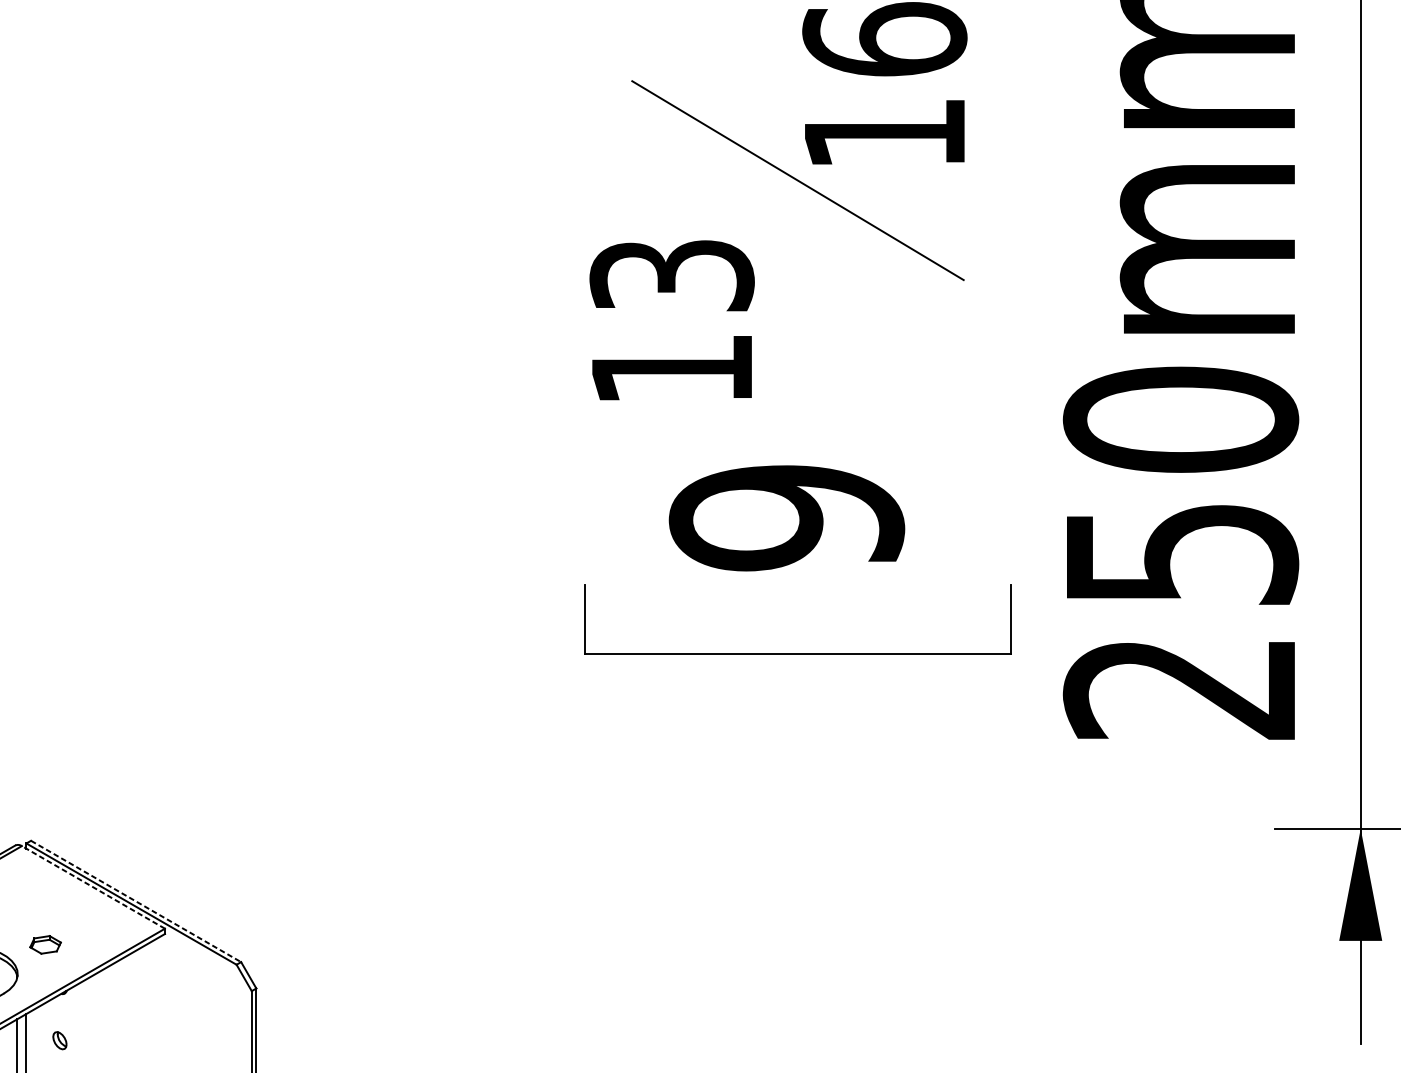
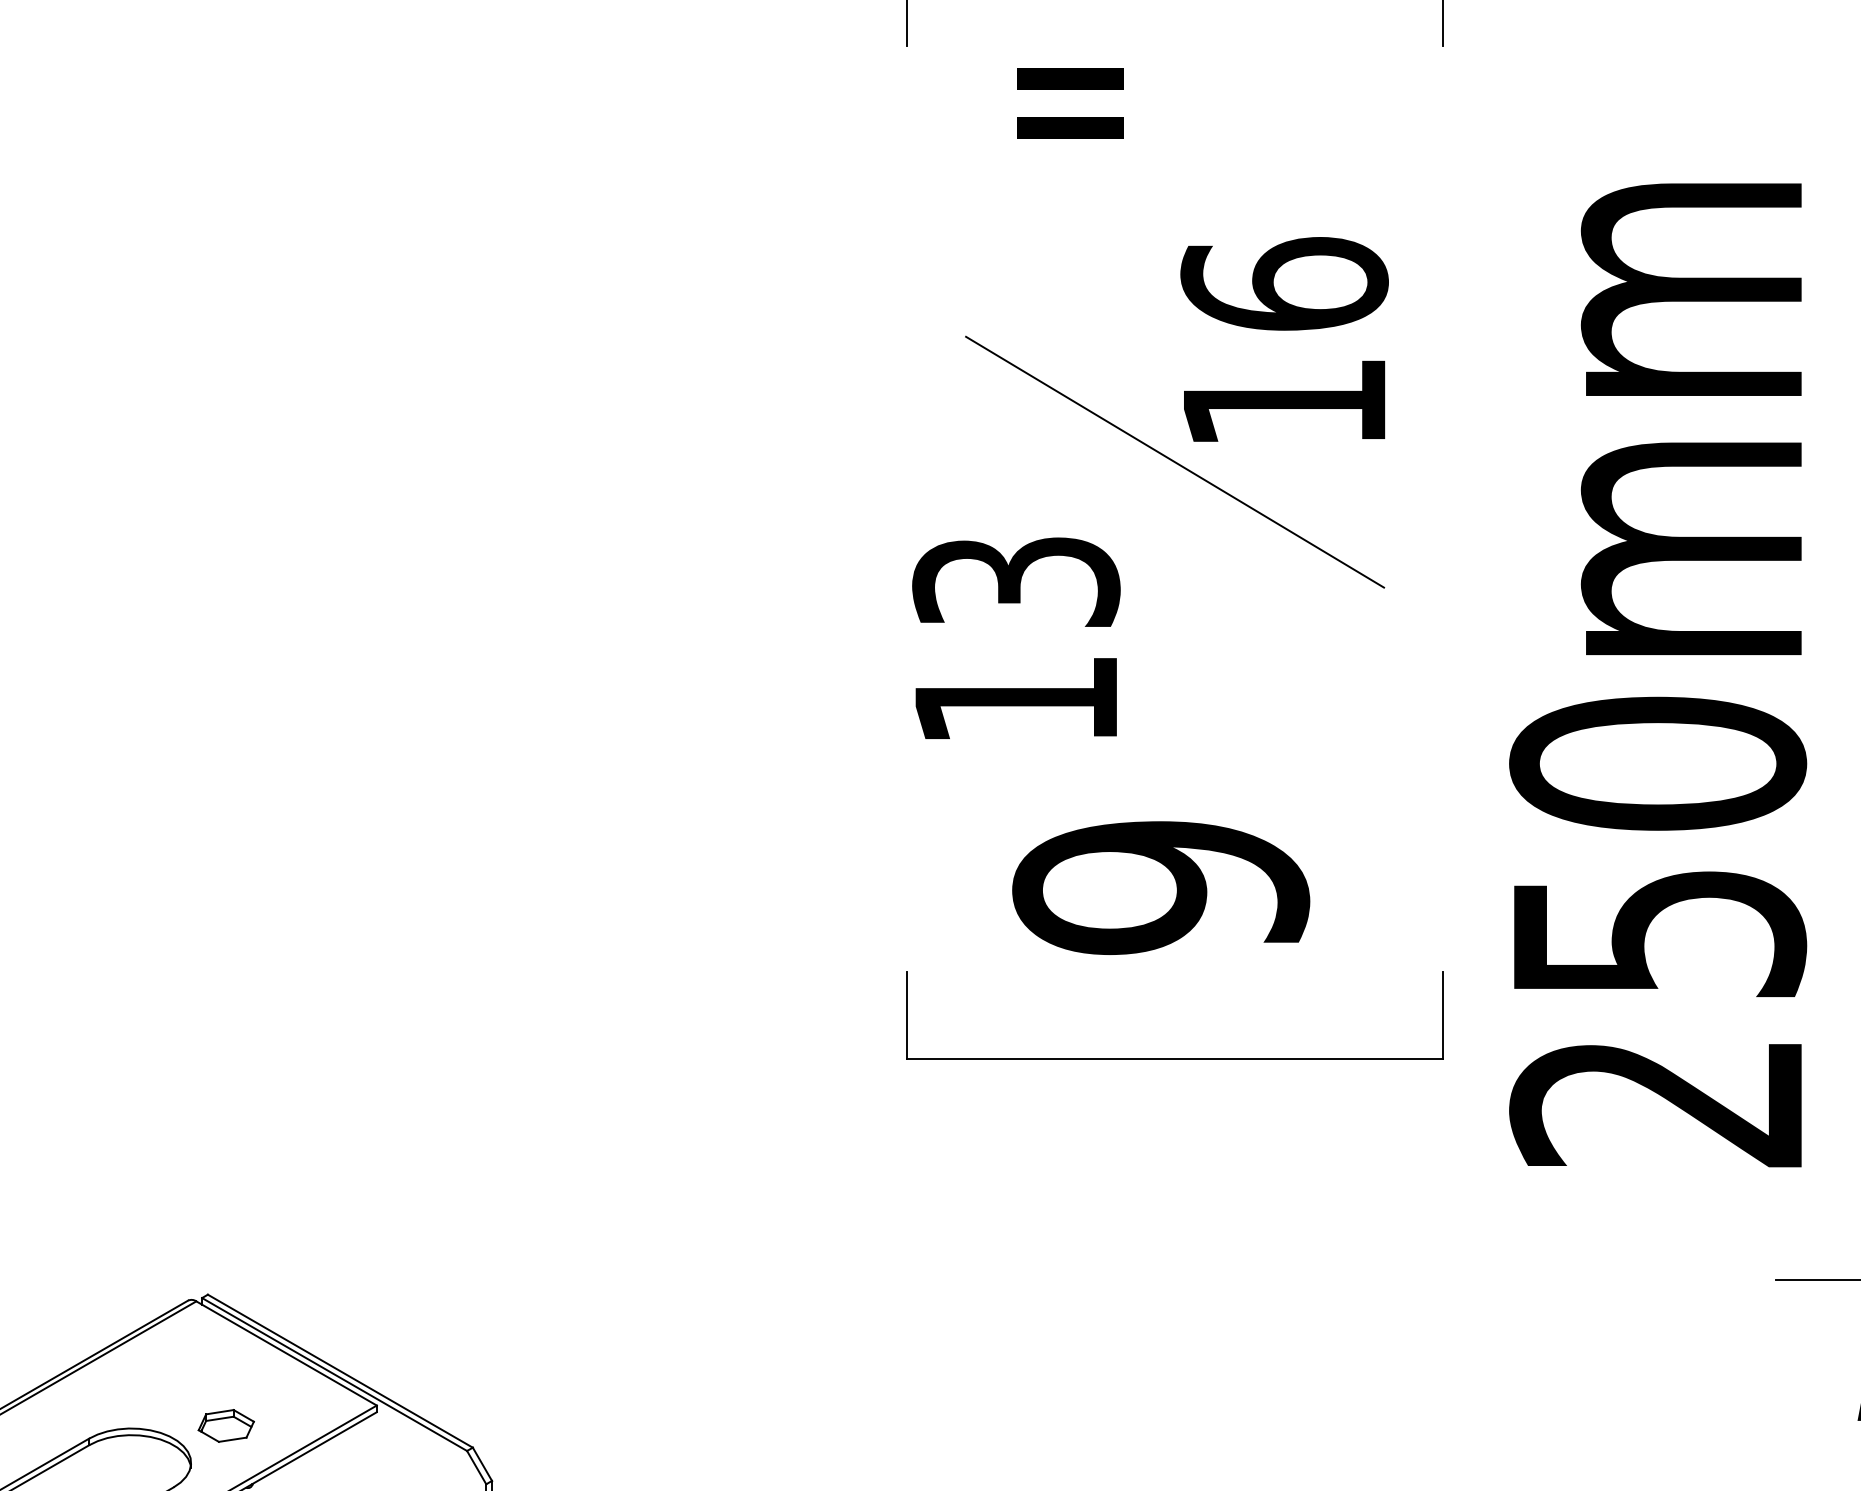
line: (93, 887) -> (286, 1353), dashed -> solid
line: (136, 901) -> (340, 1371), dashed -> solid
part: (44, 944) -> (225, 1425), size x1.43

